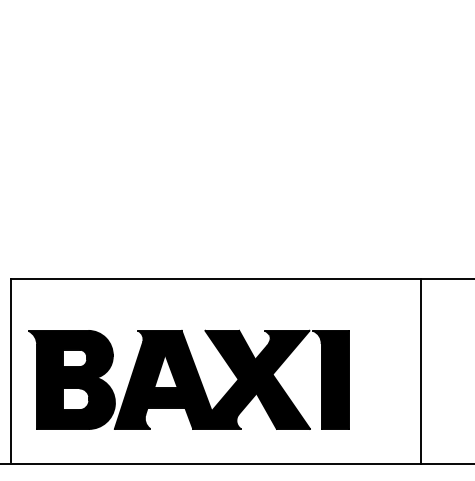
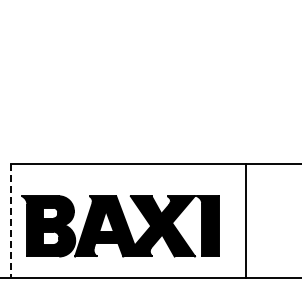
line: (421, 370) -> (246, 220), moved
line: (11, 371) -> (11, 221), solid -> dashed

